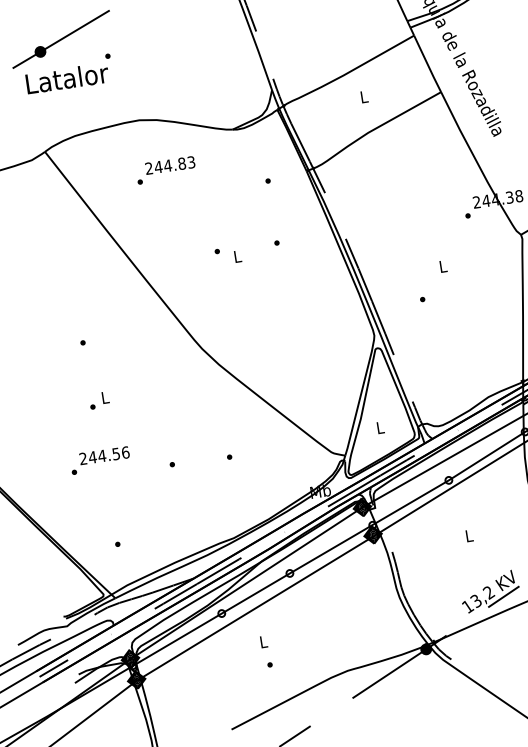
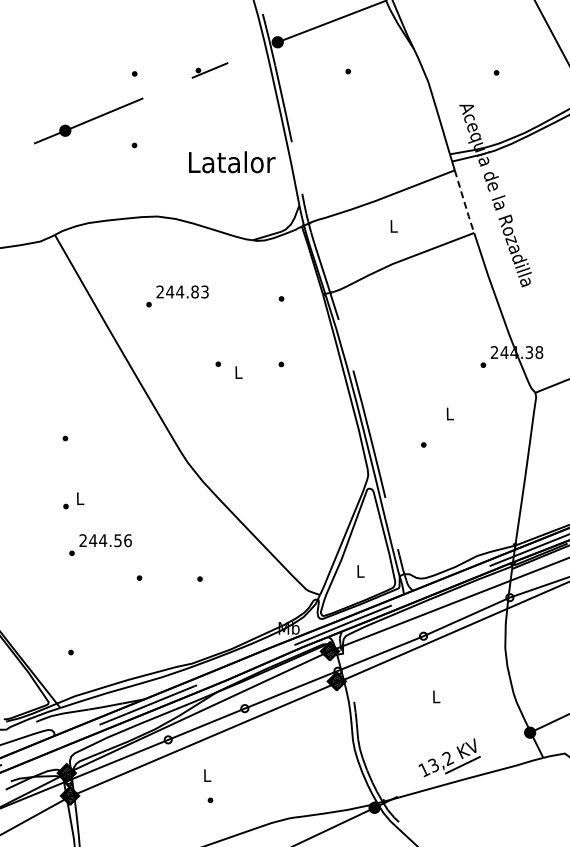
line: (427, 64) -> (464, 202), solid -> dashed
text: (67, 78) -> (232, 162), moved
text: (166, 170) -> (177, 296), moved
text: (100, 460) -> (100, 544), moved

